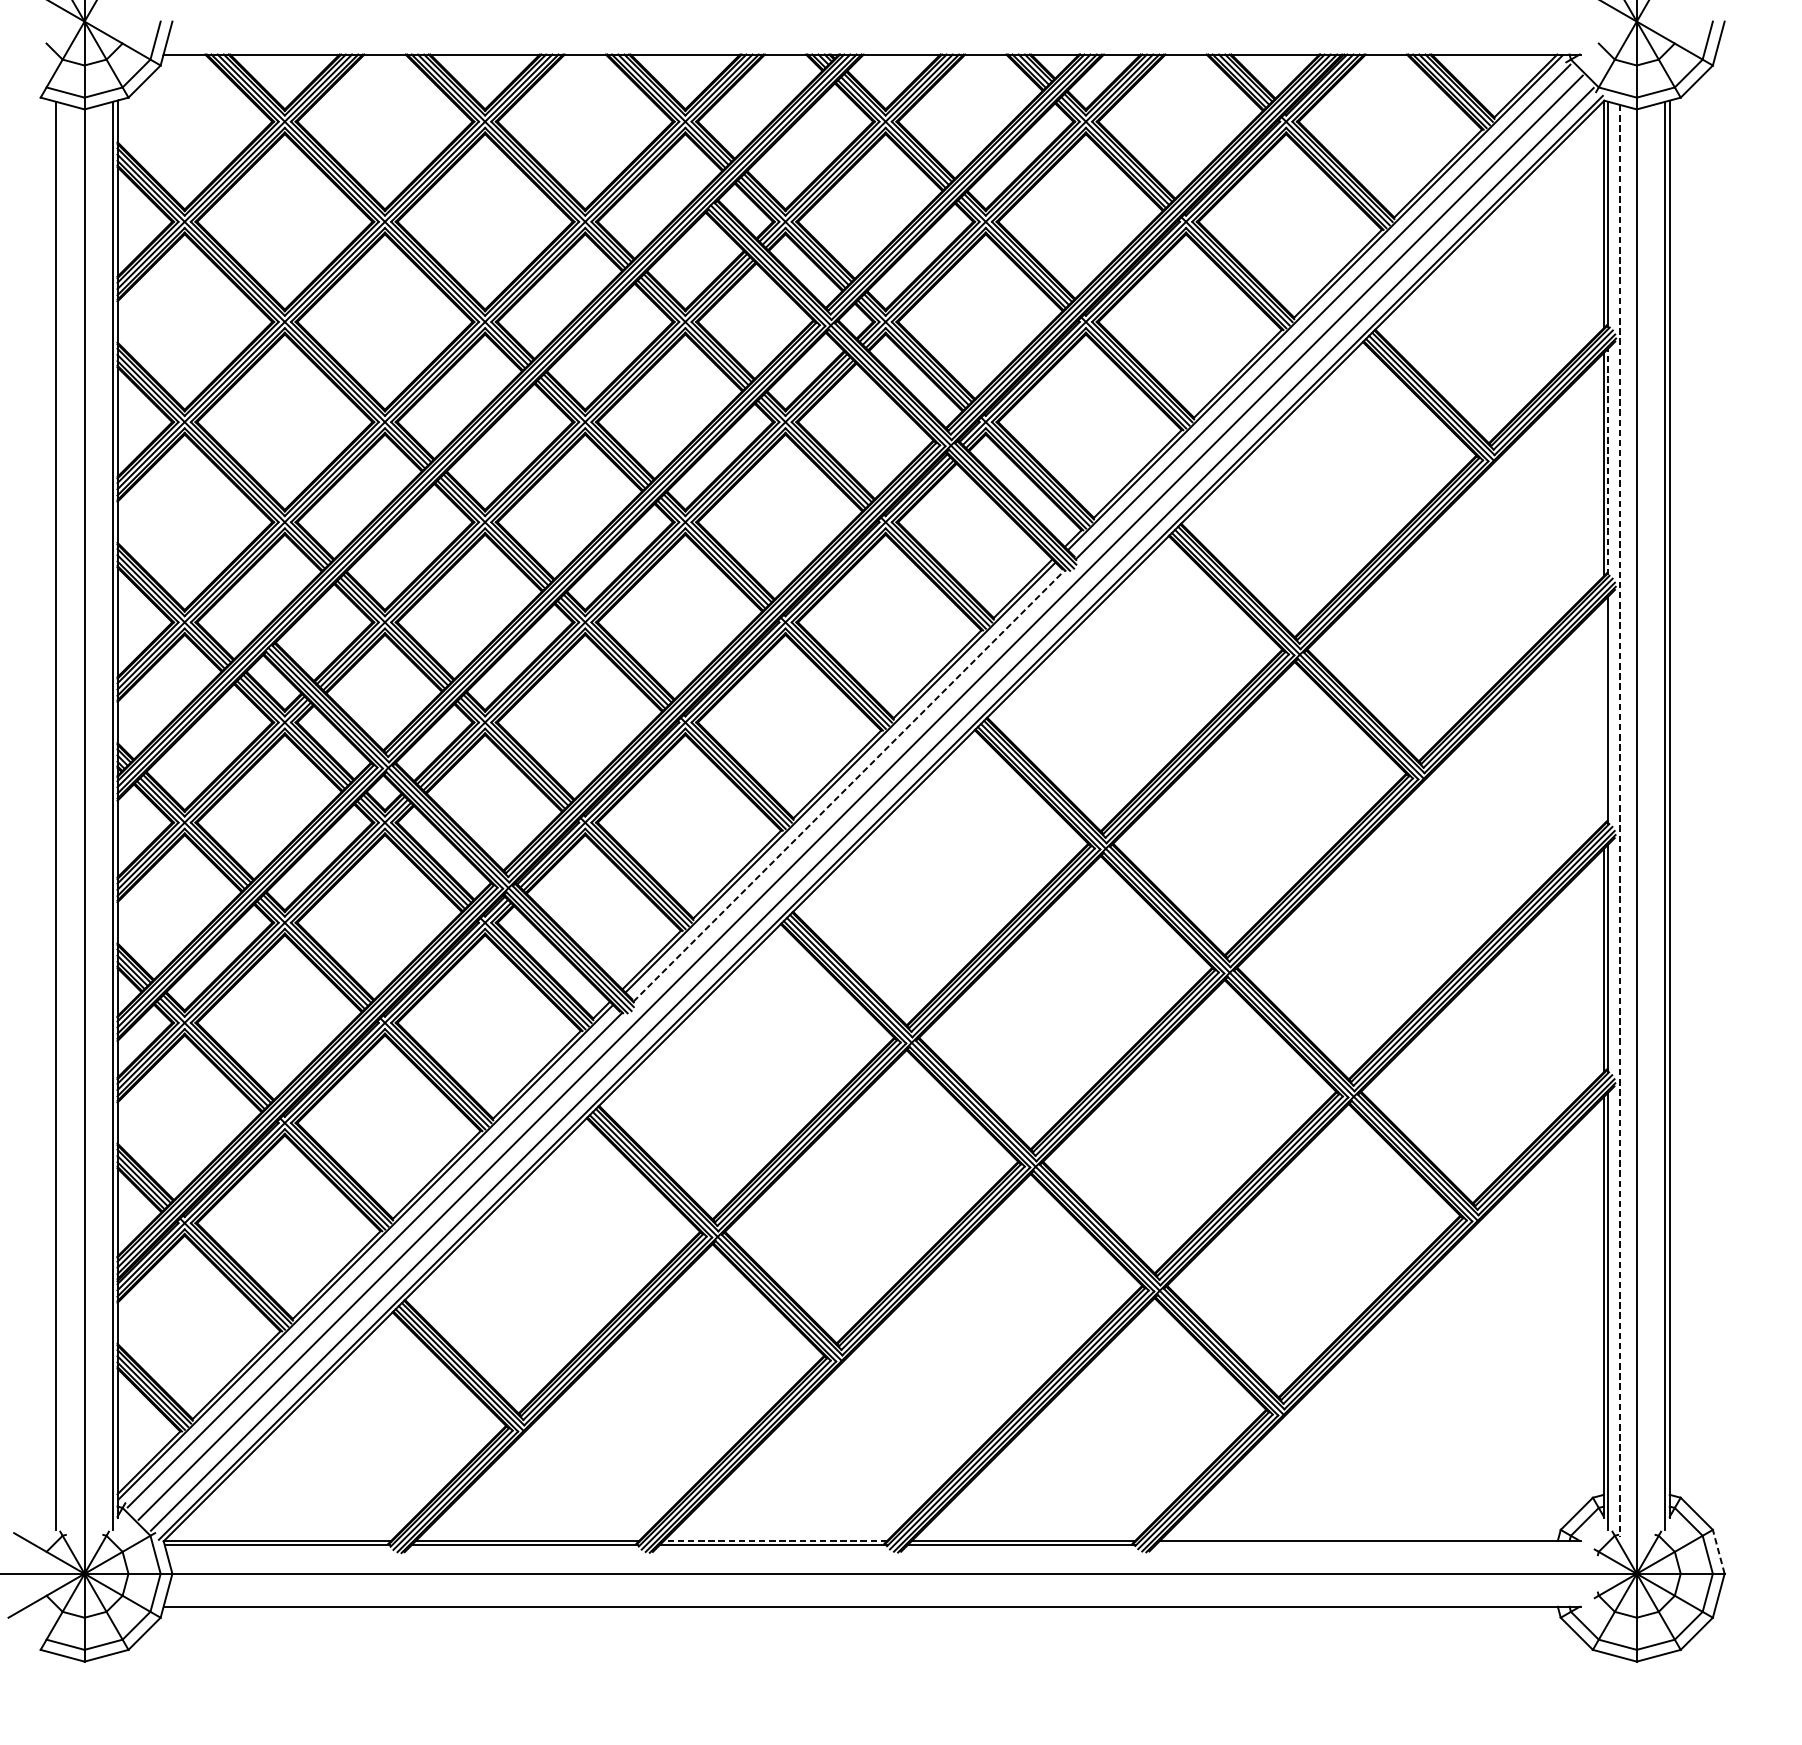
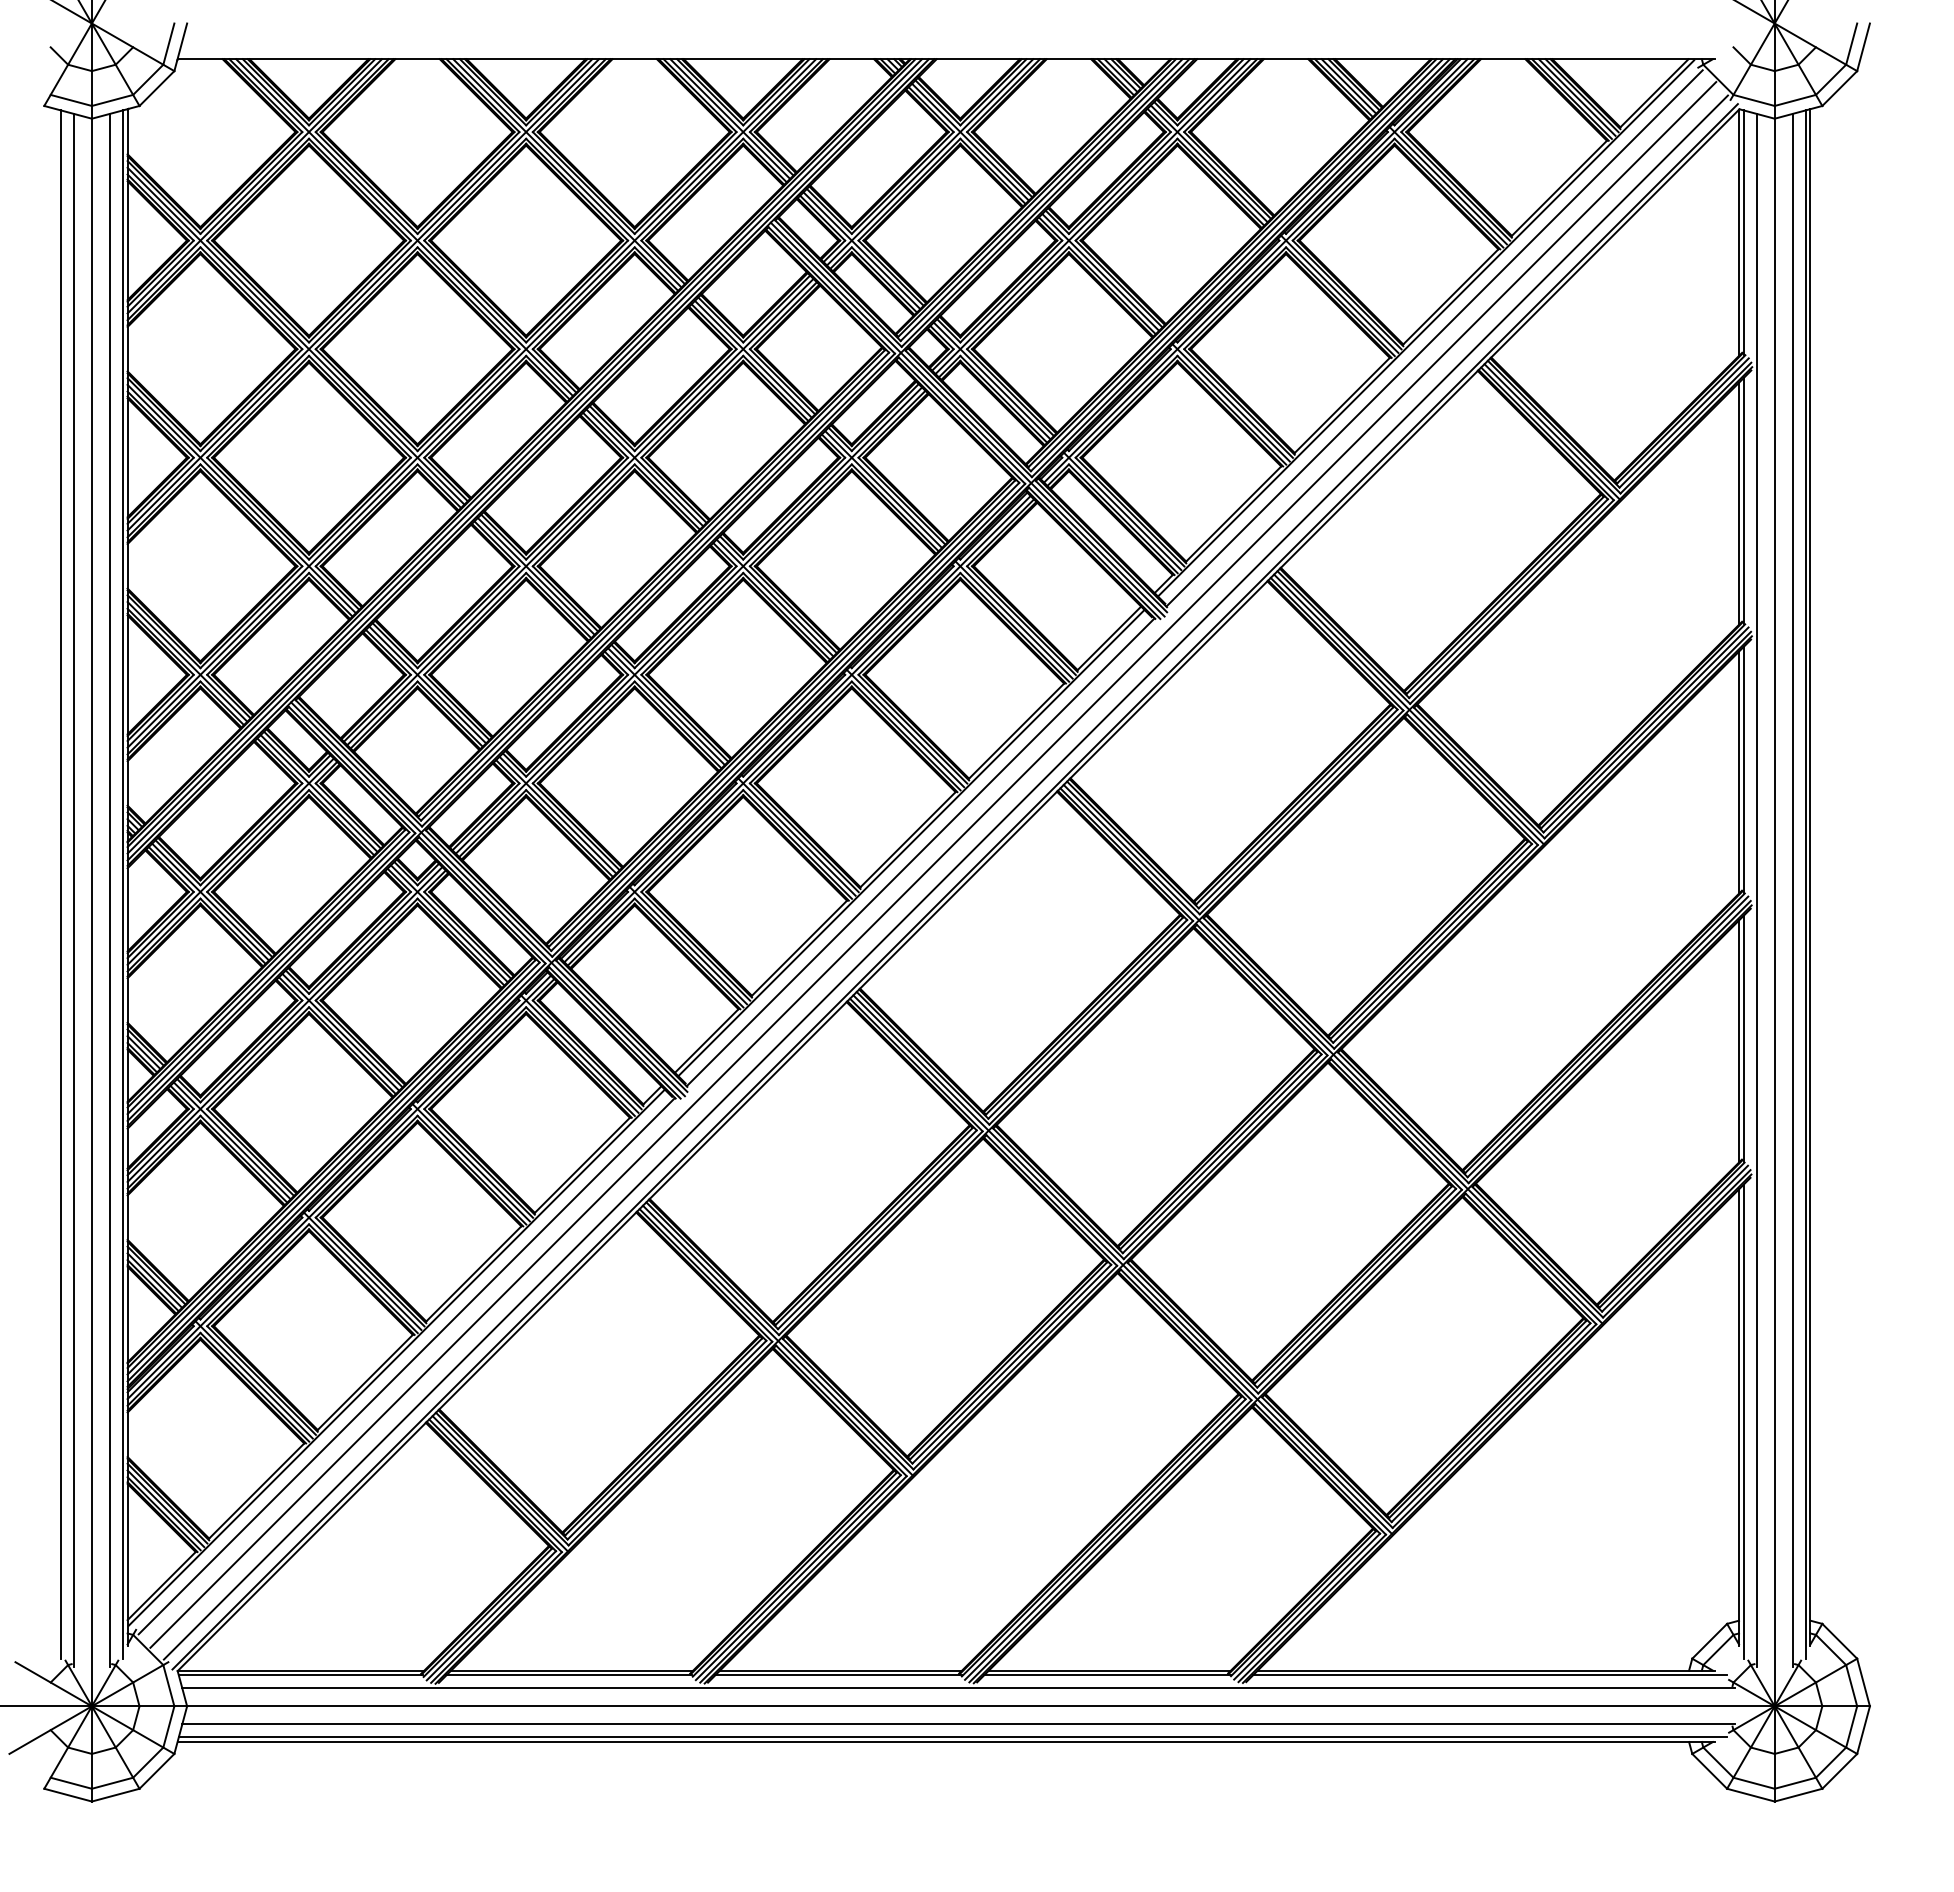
line: (1608, 461) -> (1743, 500), dashed -> solid
line: (1604, 712) -> (1739, 772), added
line: (848, 786) -> (920, 852), dashed -> solid
line: (68, 820) -> (74, 889), added
line: (100, 820) -> (109, 889), added
line: (1653, 820) -> (1792, 889), added
line: (1620, 821) -> (1756, 890), dashed -> solid
line: (775, 1540) -> (840, 1670), dashed -> solid
line: (1373, 1545) -> (1489, 1675), added
line: (1718, 1551) -> (1863, 1682), dashed -> solid
line: (883, 1557) -> (958, 1688), added
line: (883, 1590) -> (958, 1724), added
line: (878, 1602) -> (952, 1737), added

